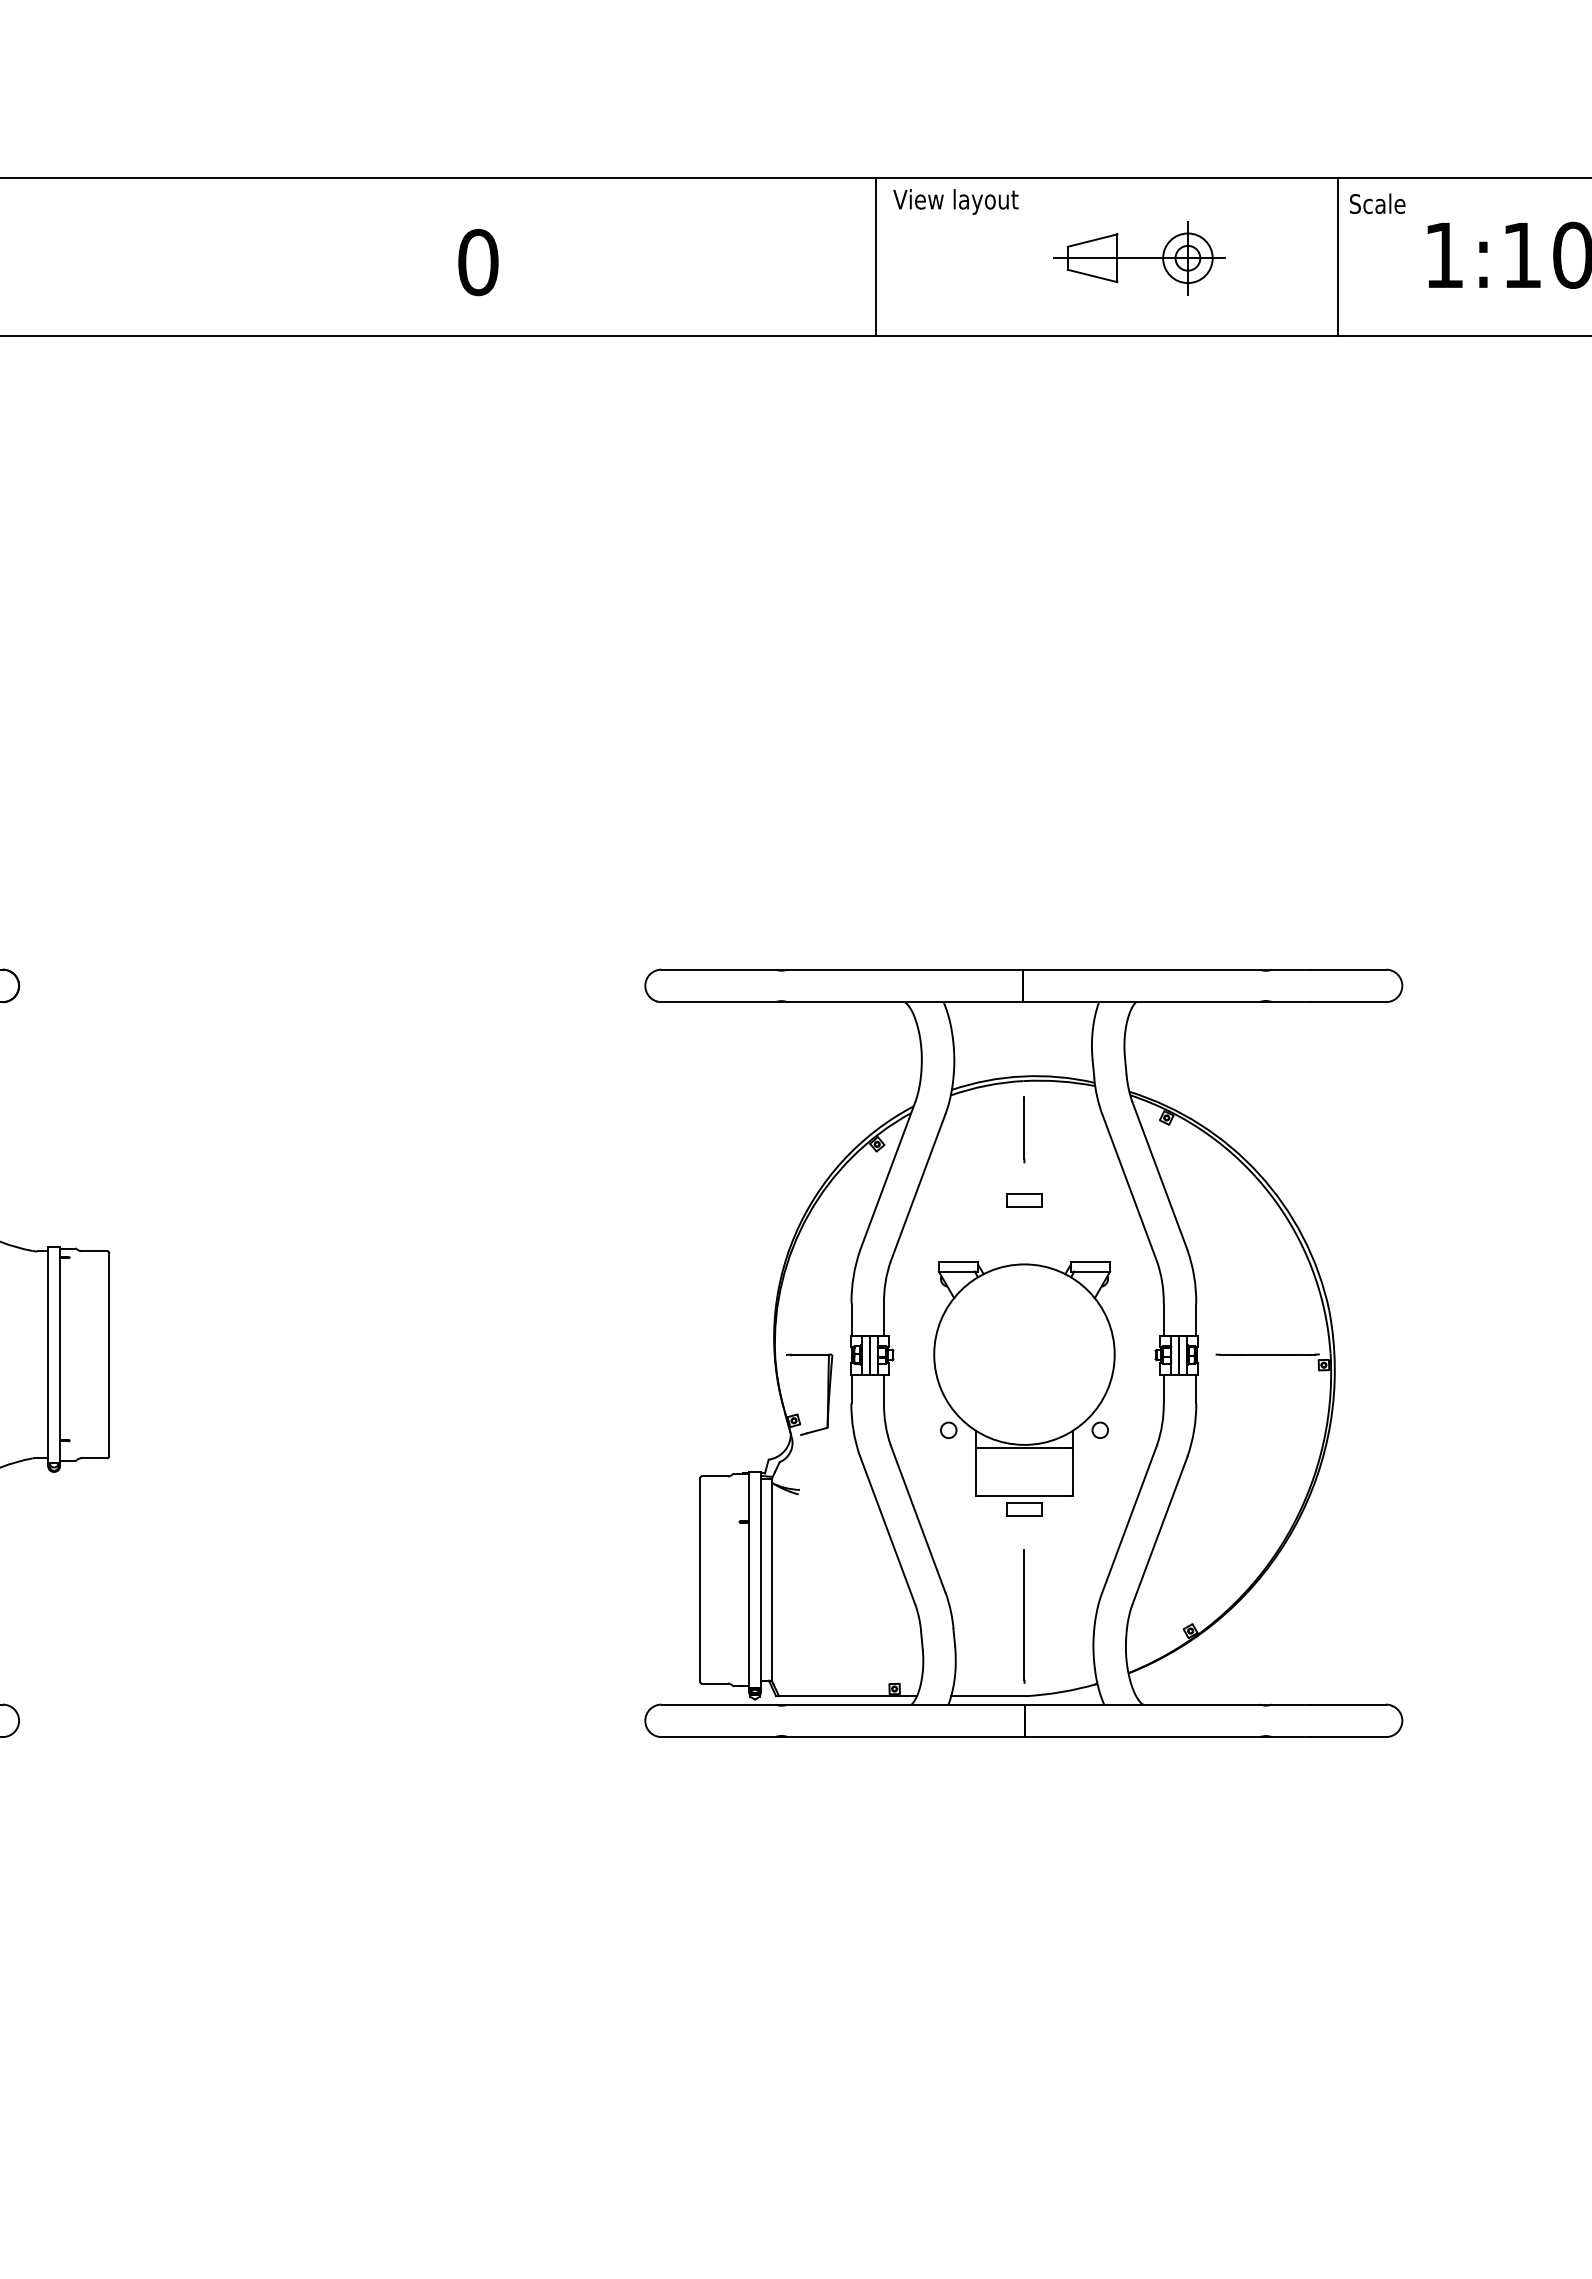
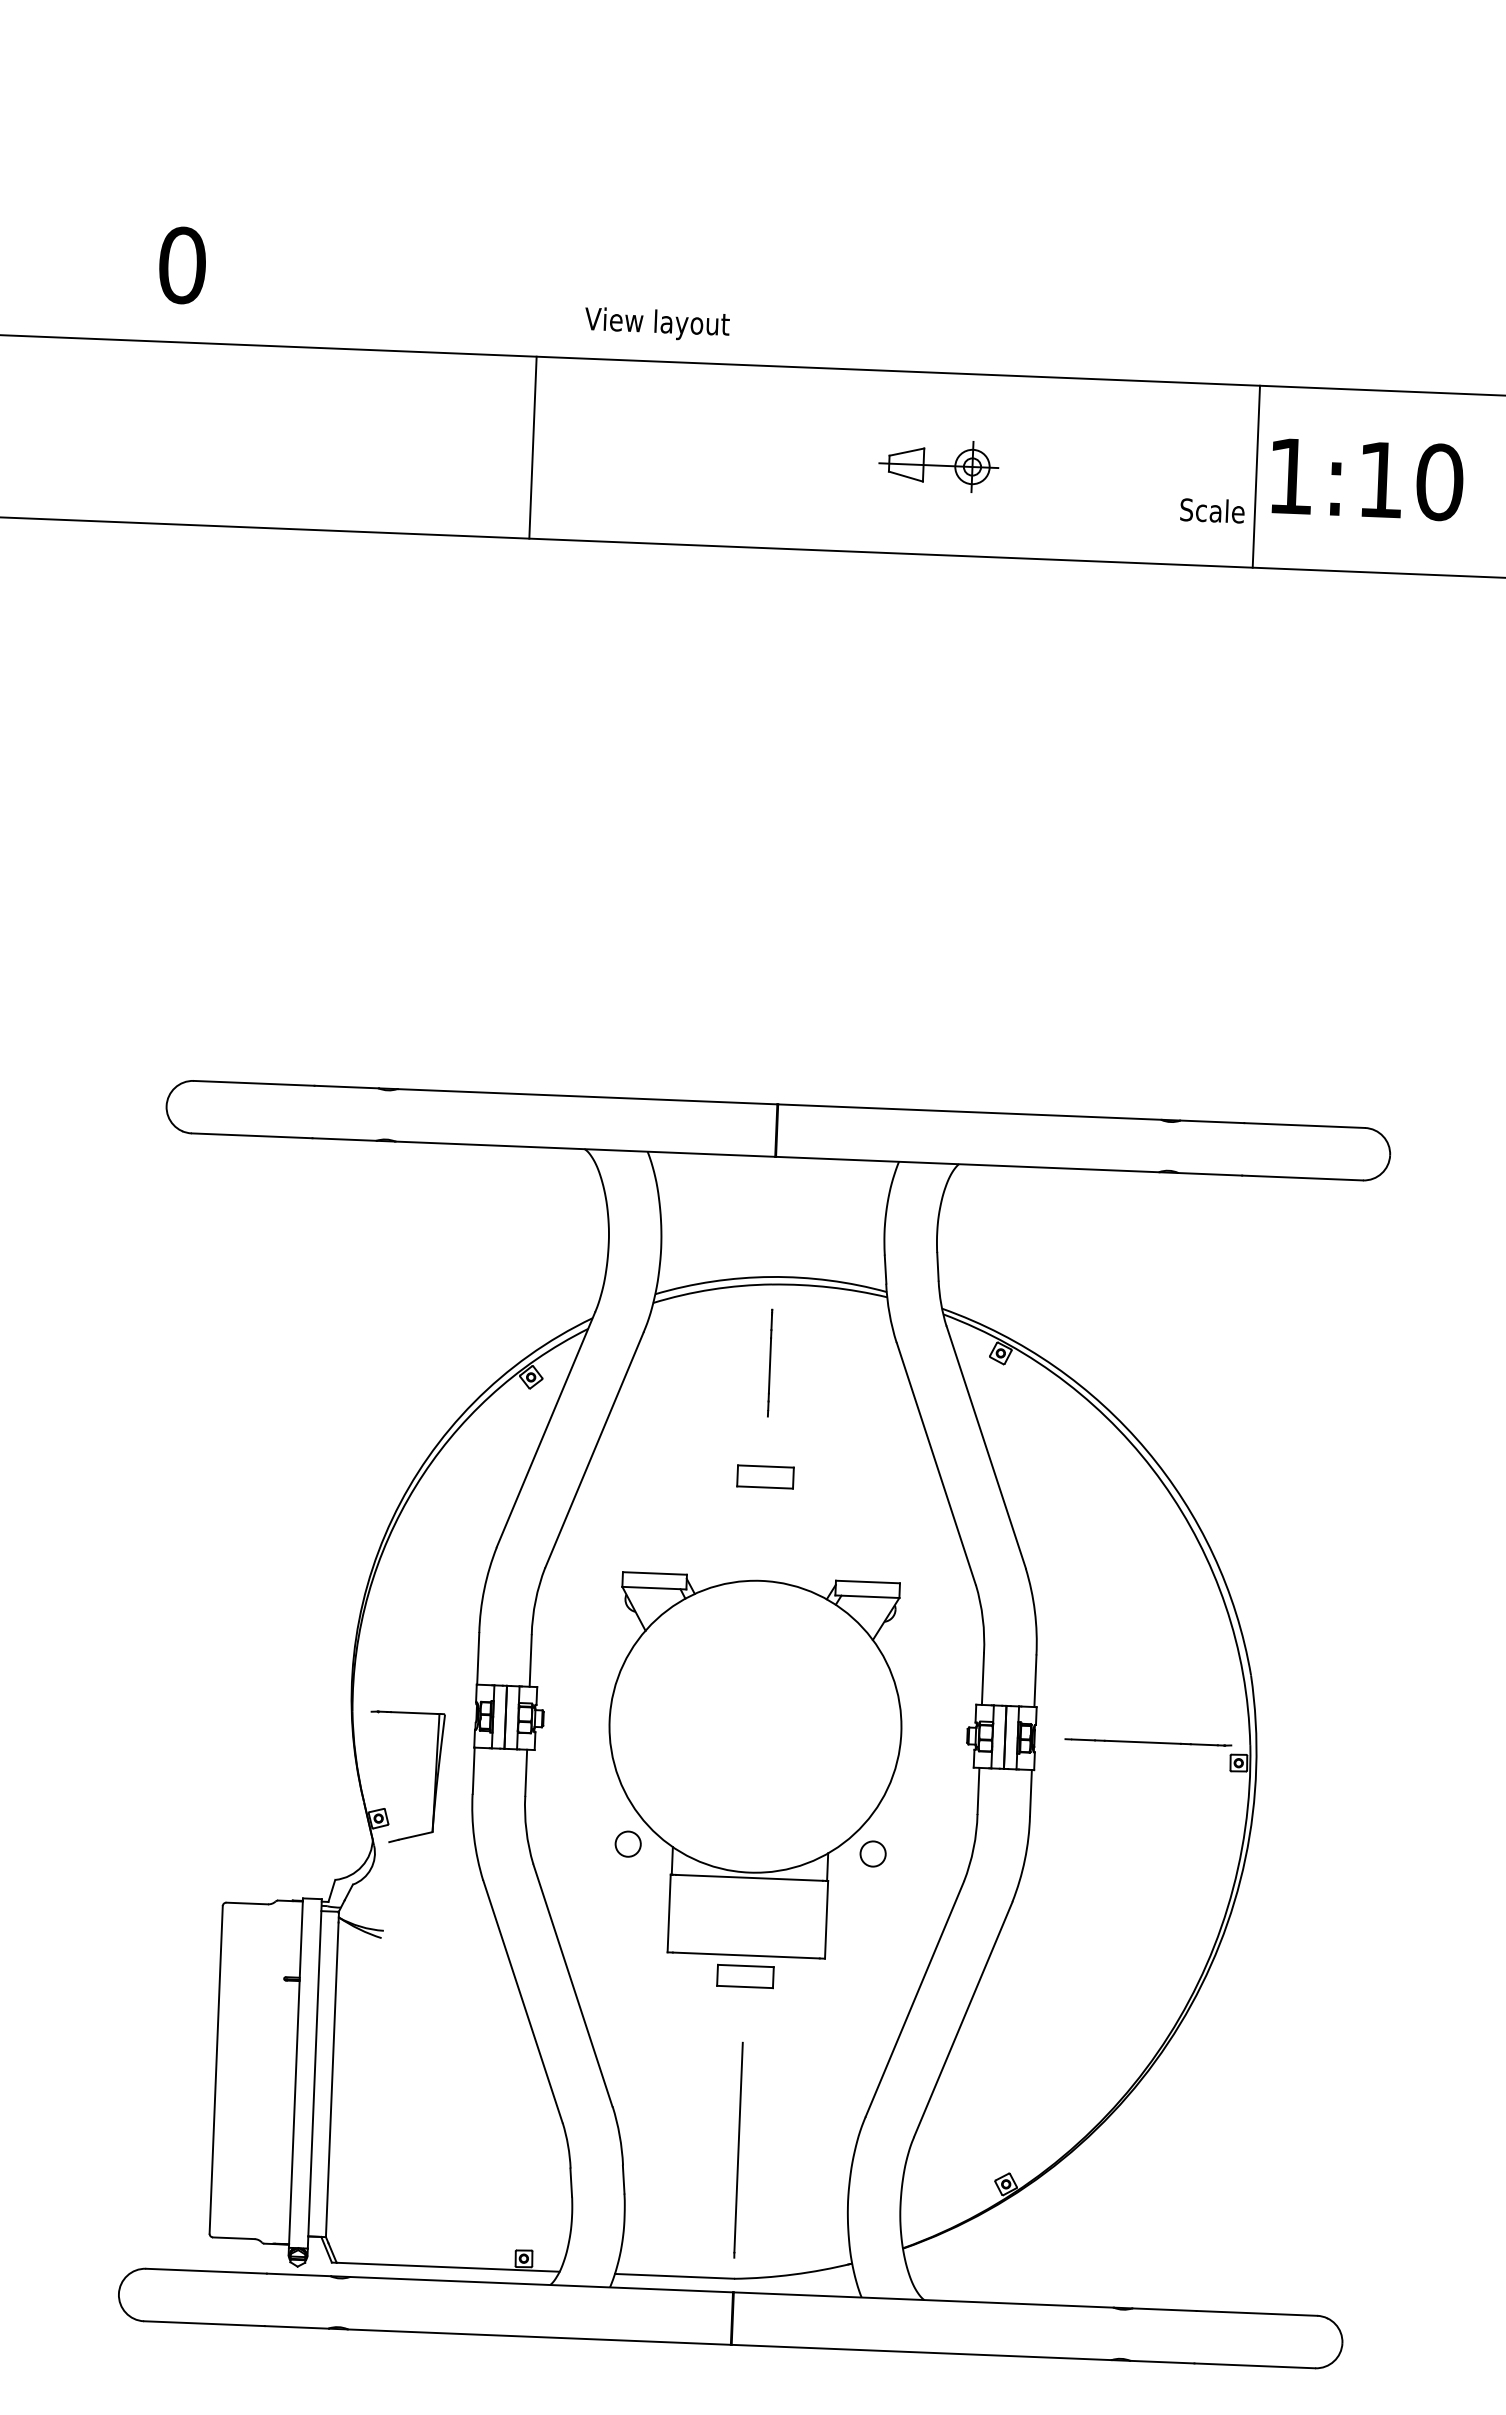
text: (955, 201) -> (656, 323), moved
text: (1377, 203) -> (1212, 510), moved
line: (875, 256) -> (532, 447), moved
line: (1338, 256) -> (1256, 476), moved
part: (1139, 258) -> (938, 465), size x0.6
text: (478, 262) -> (182, 265), moved
part: (1023, 1352) -> (754, 1723), size x1.4

